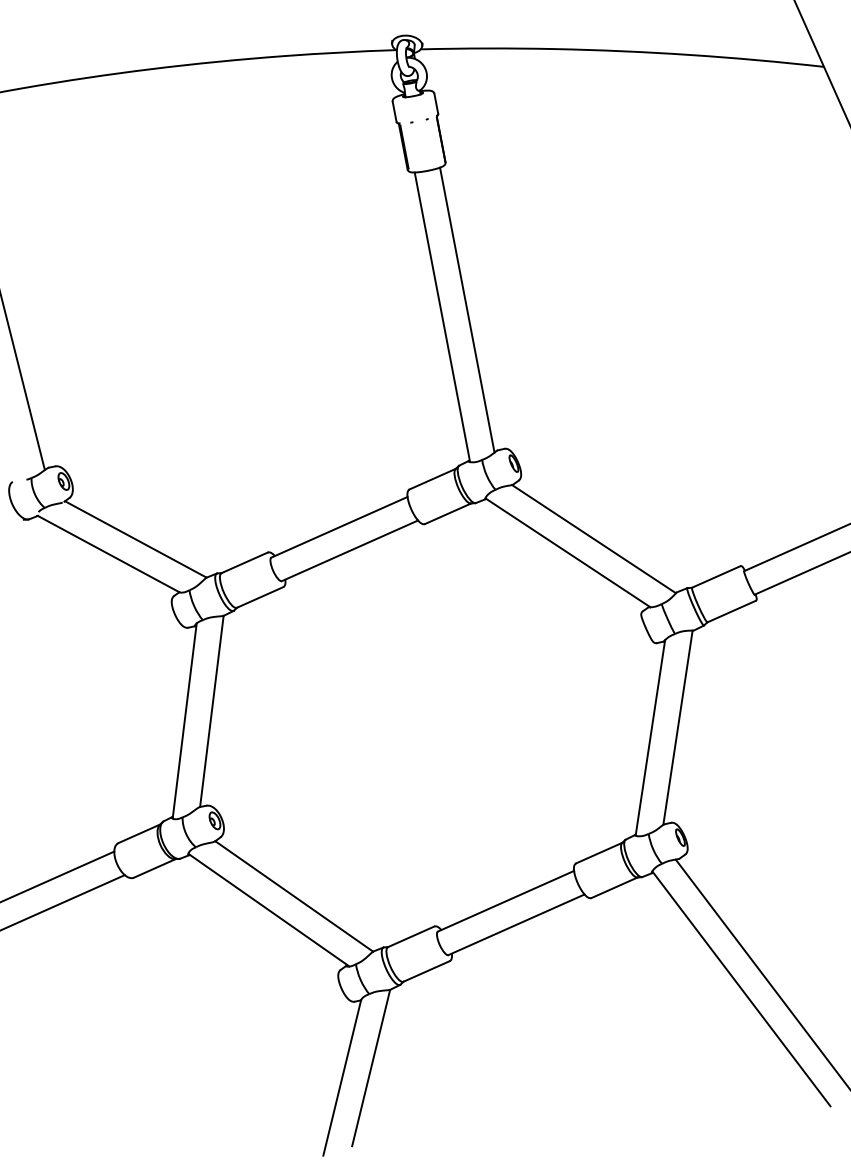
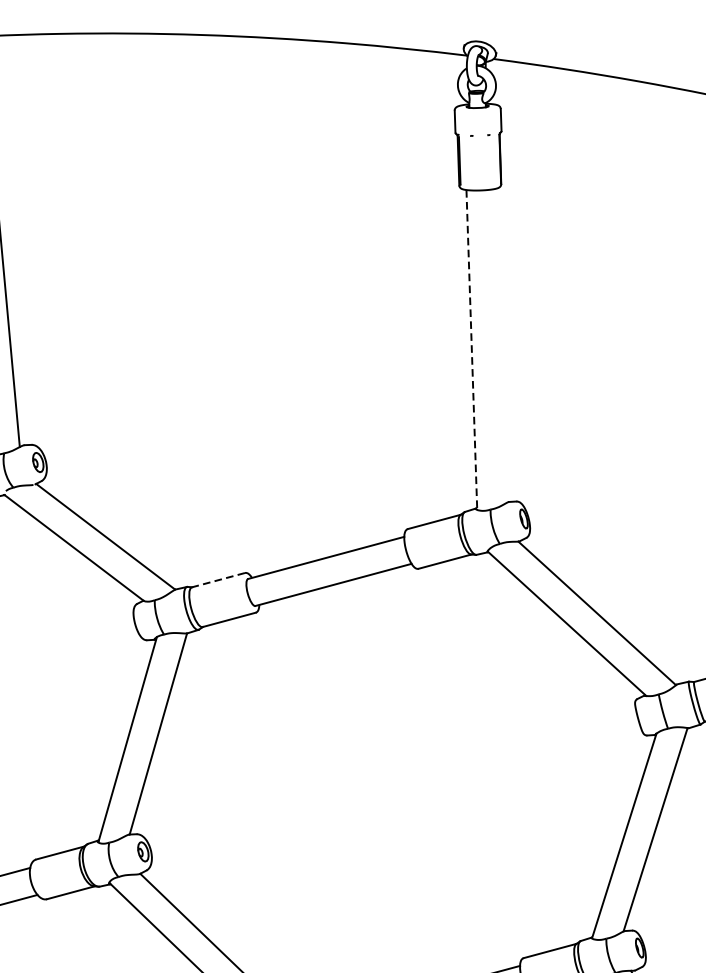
line: (467, 309) -> (500, 345), removed
line: (442, 317) -> (471, 350), solid -> dashed
line: (244, 563) -> (218, 580), solid -> dashed

